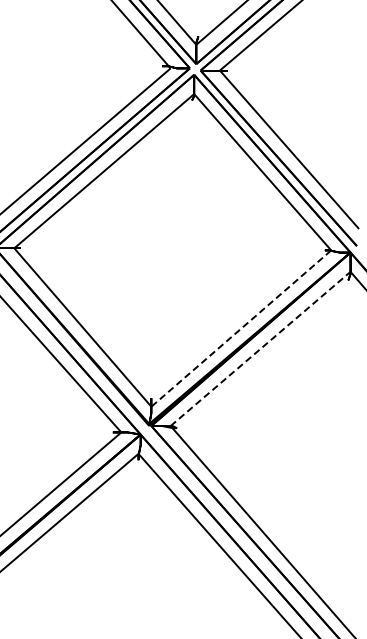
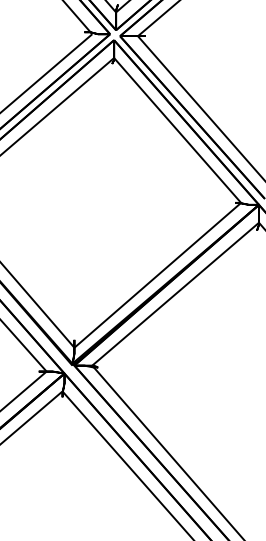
line: (240, 328) -> (157, 275), dashed -> solid
line: (260, 348) -> (175, 293), dashed -> solid

